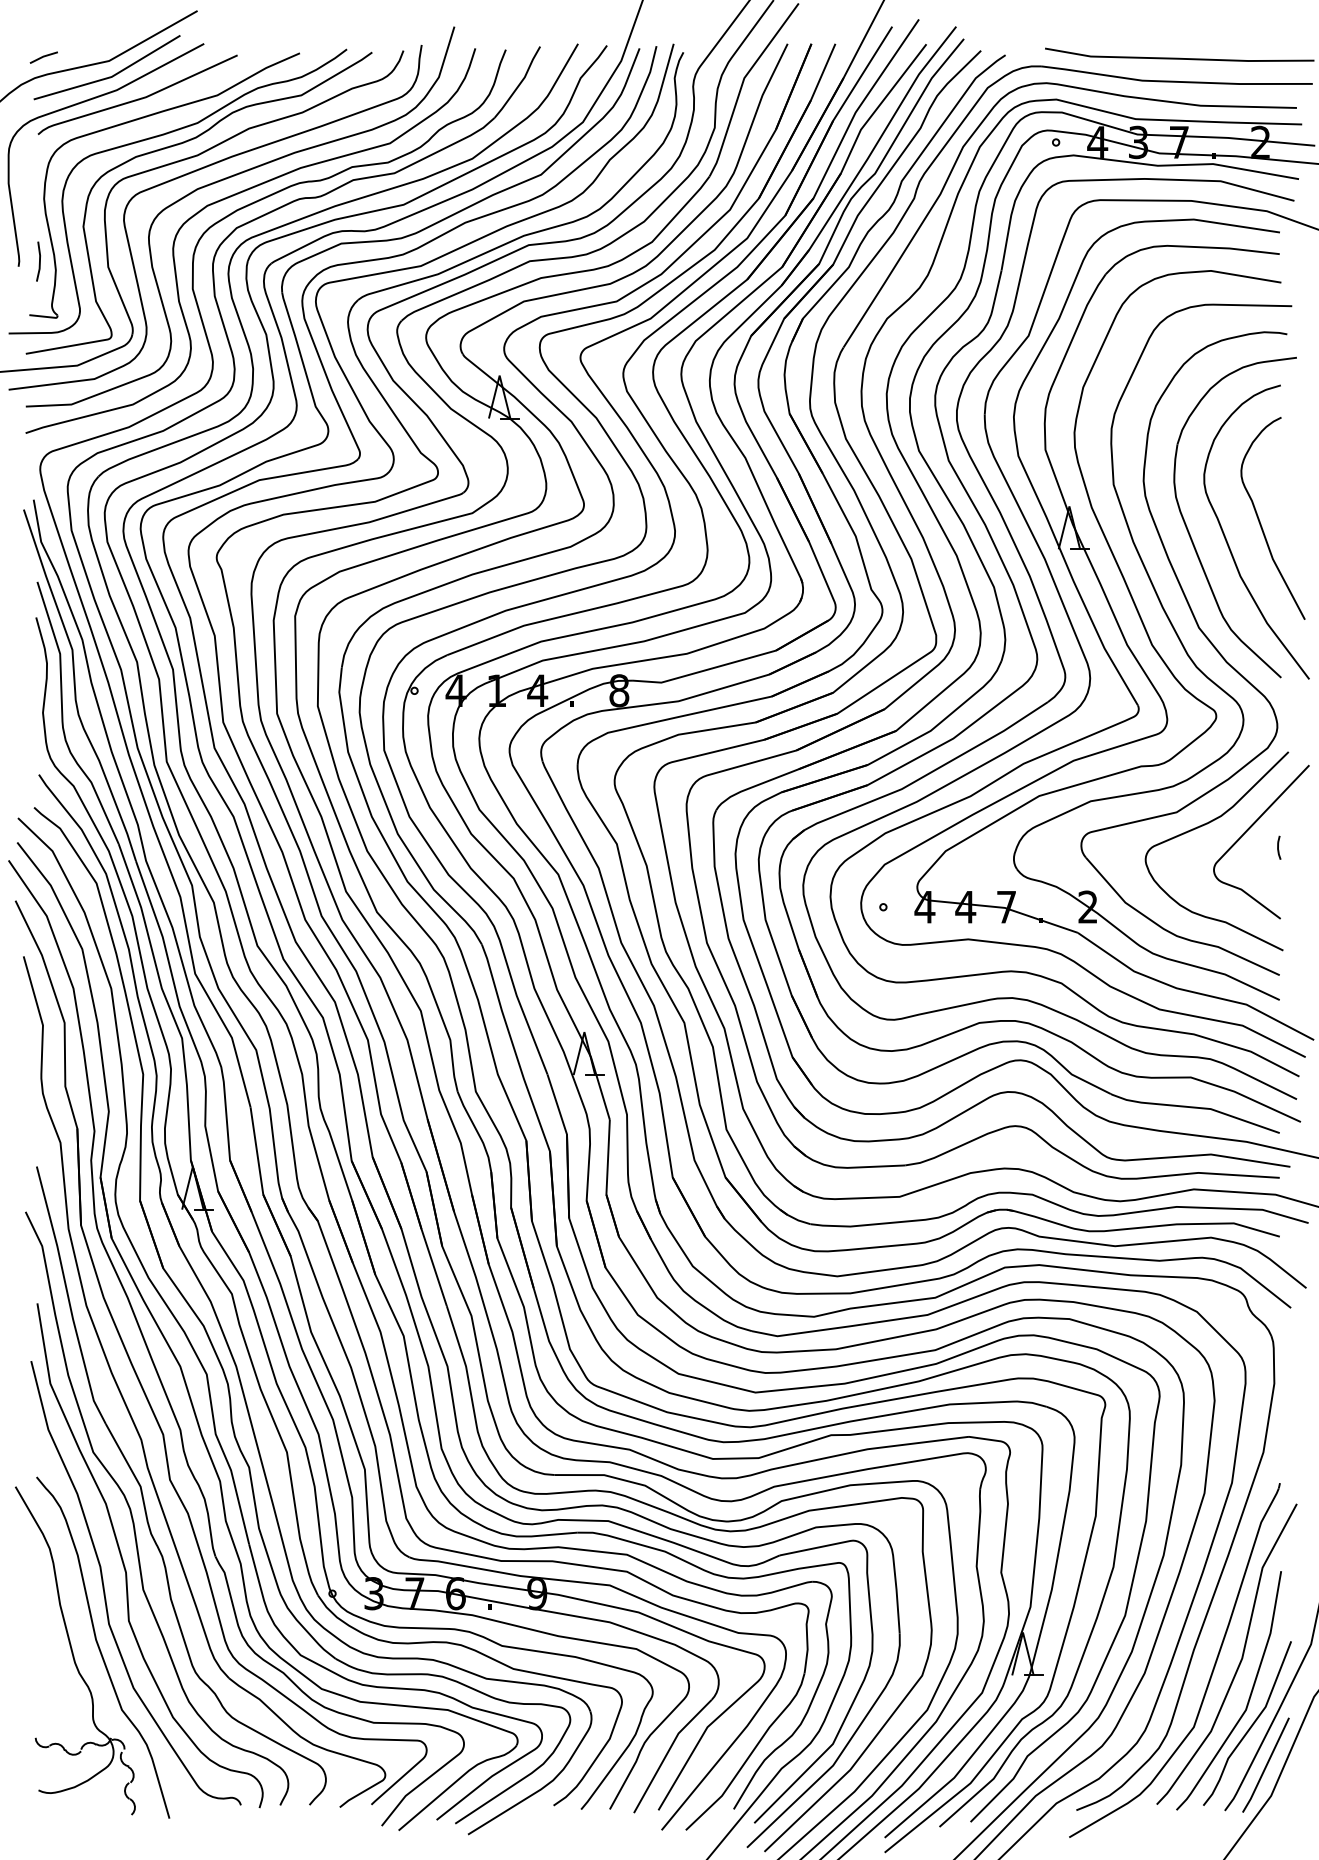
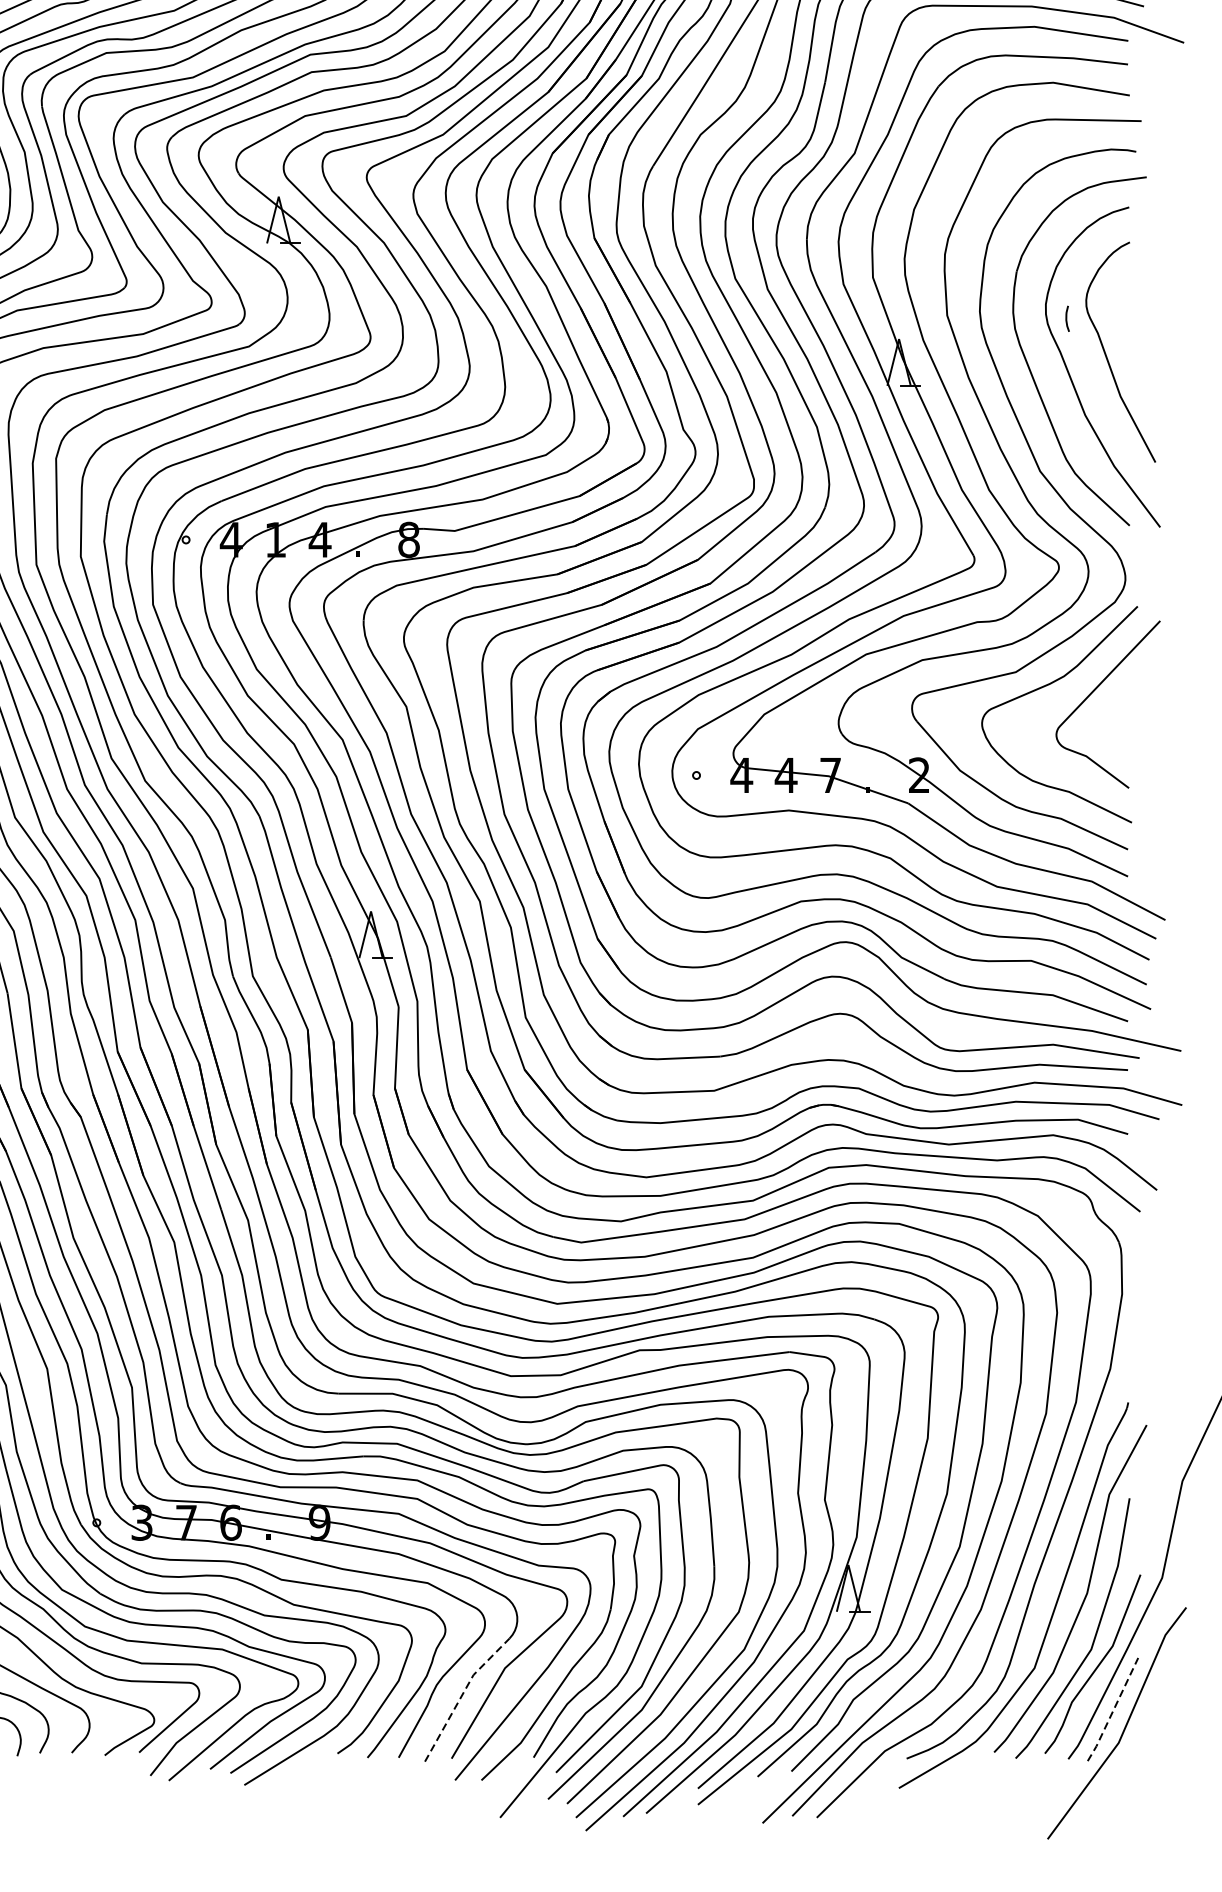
curve: (1278, 847) -> (1066, 318), moved
line: (668, 1751) -> (462, 1694), solid -> dashed
line: (1266, 1765) -> (1113, 1709), solid -> dashed

